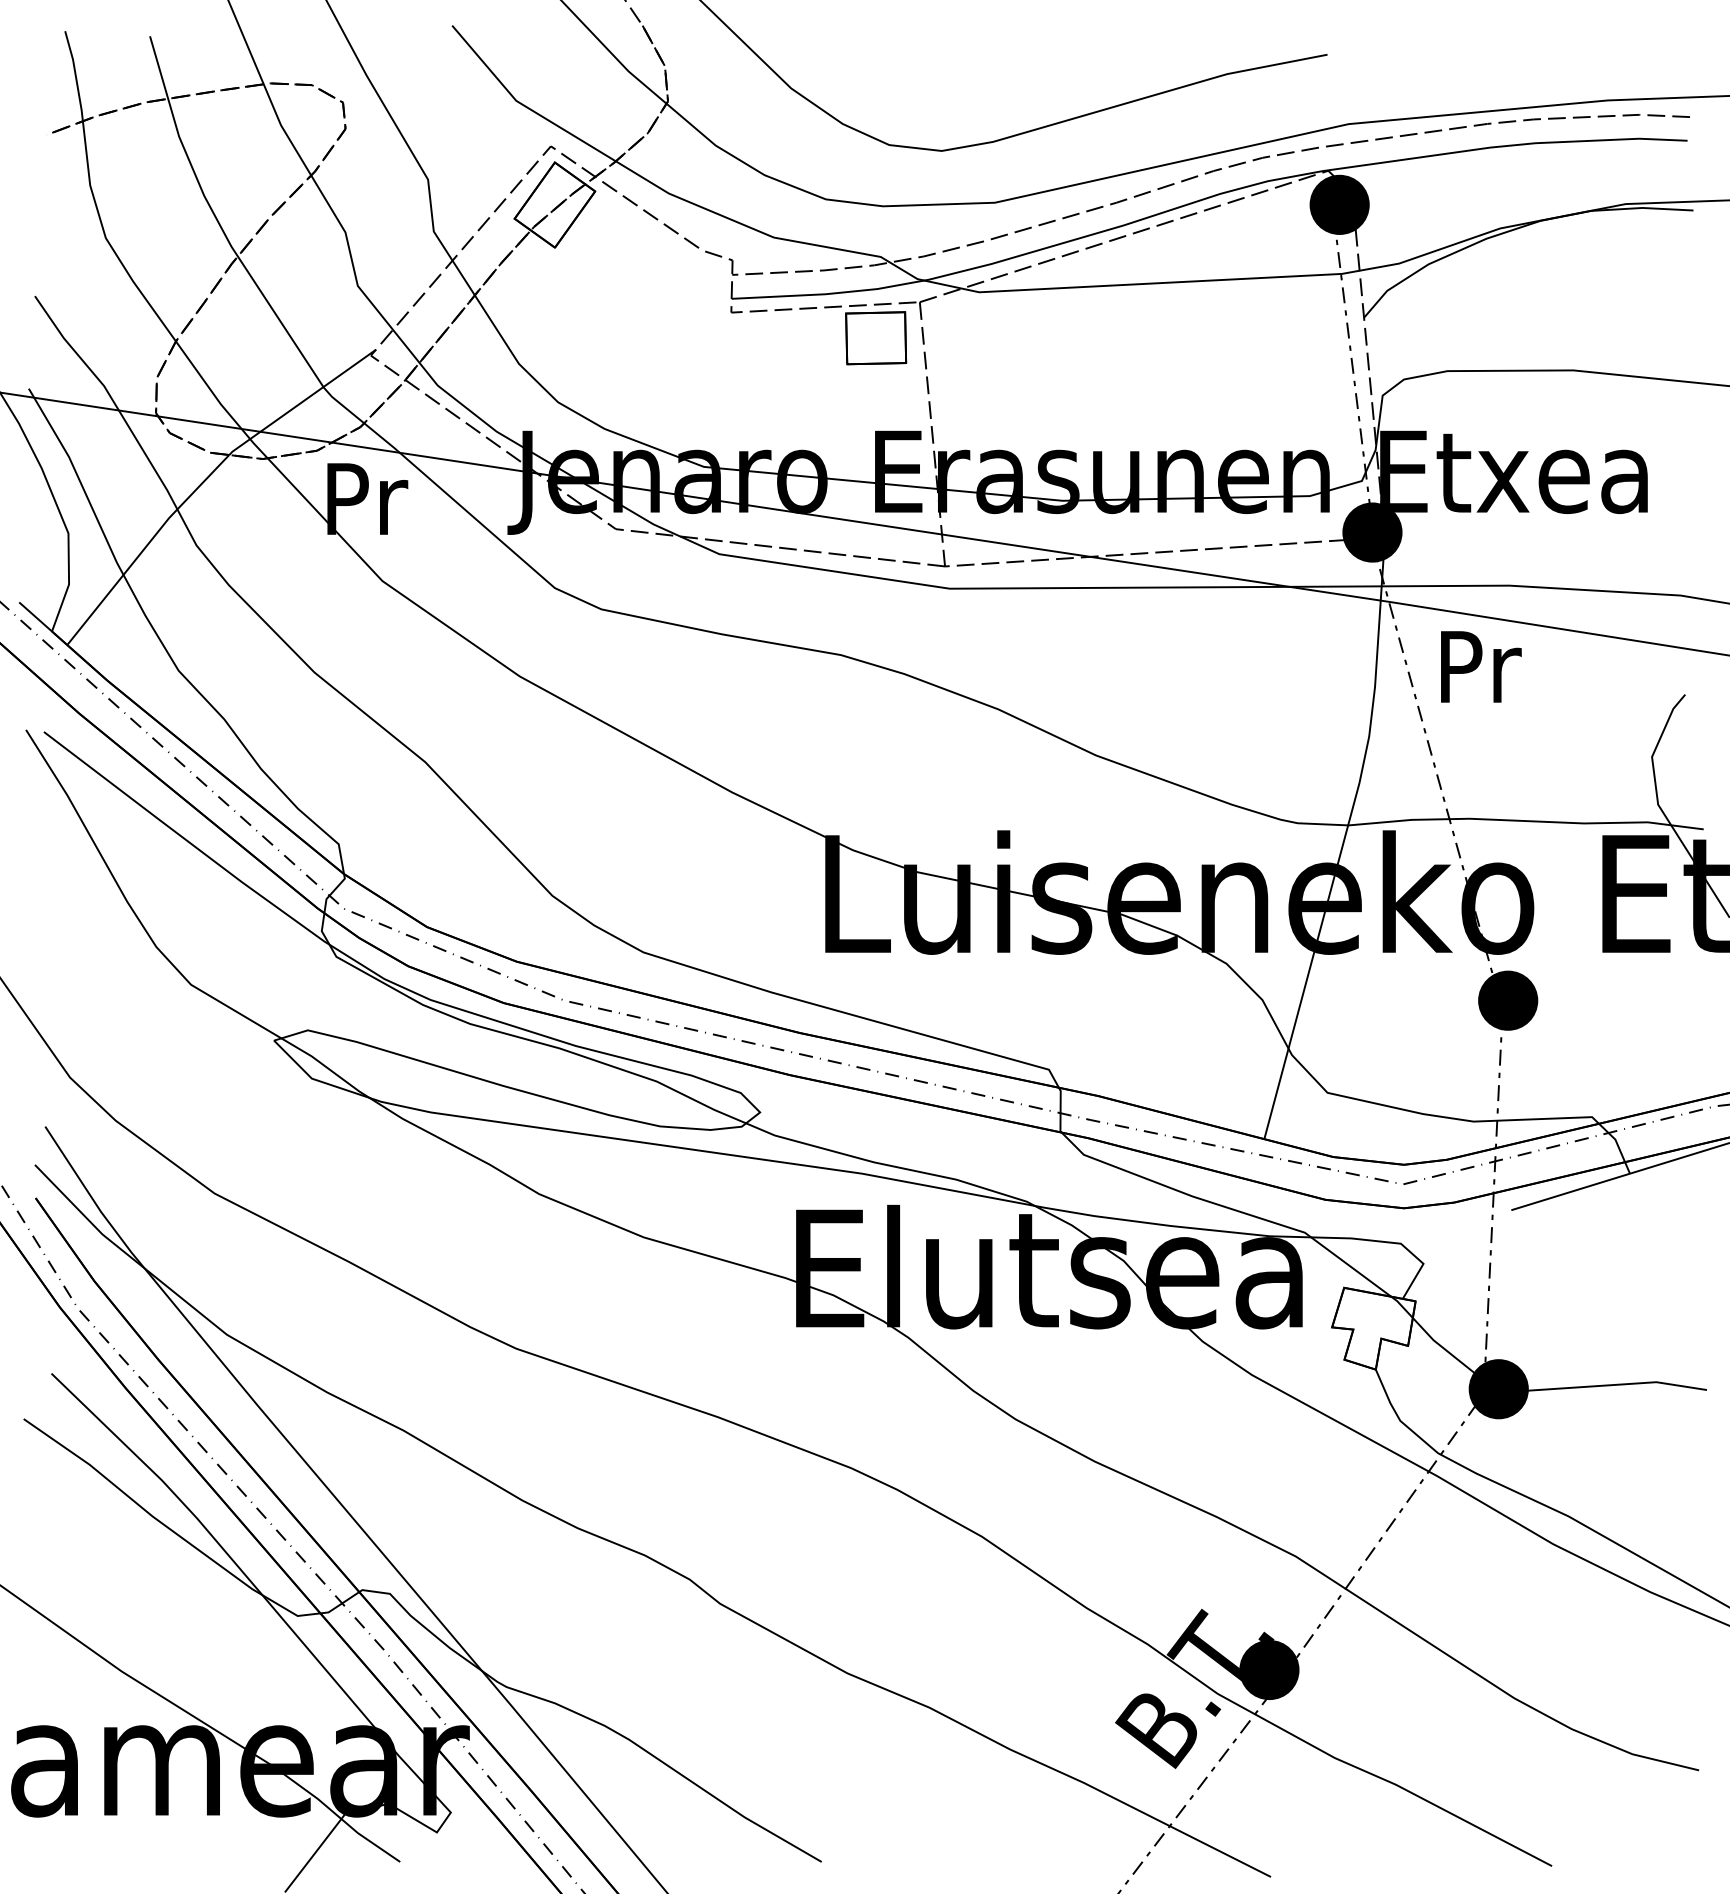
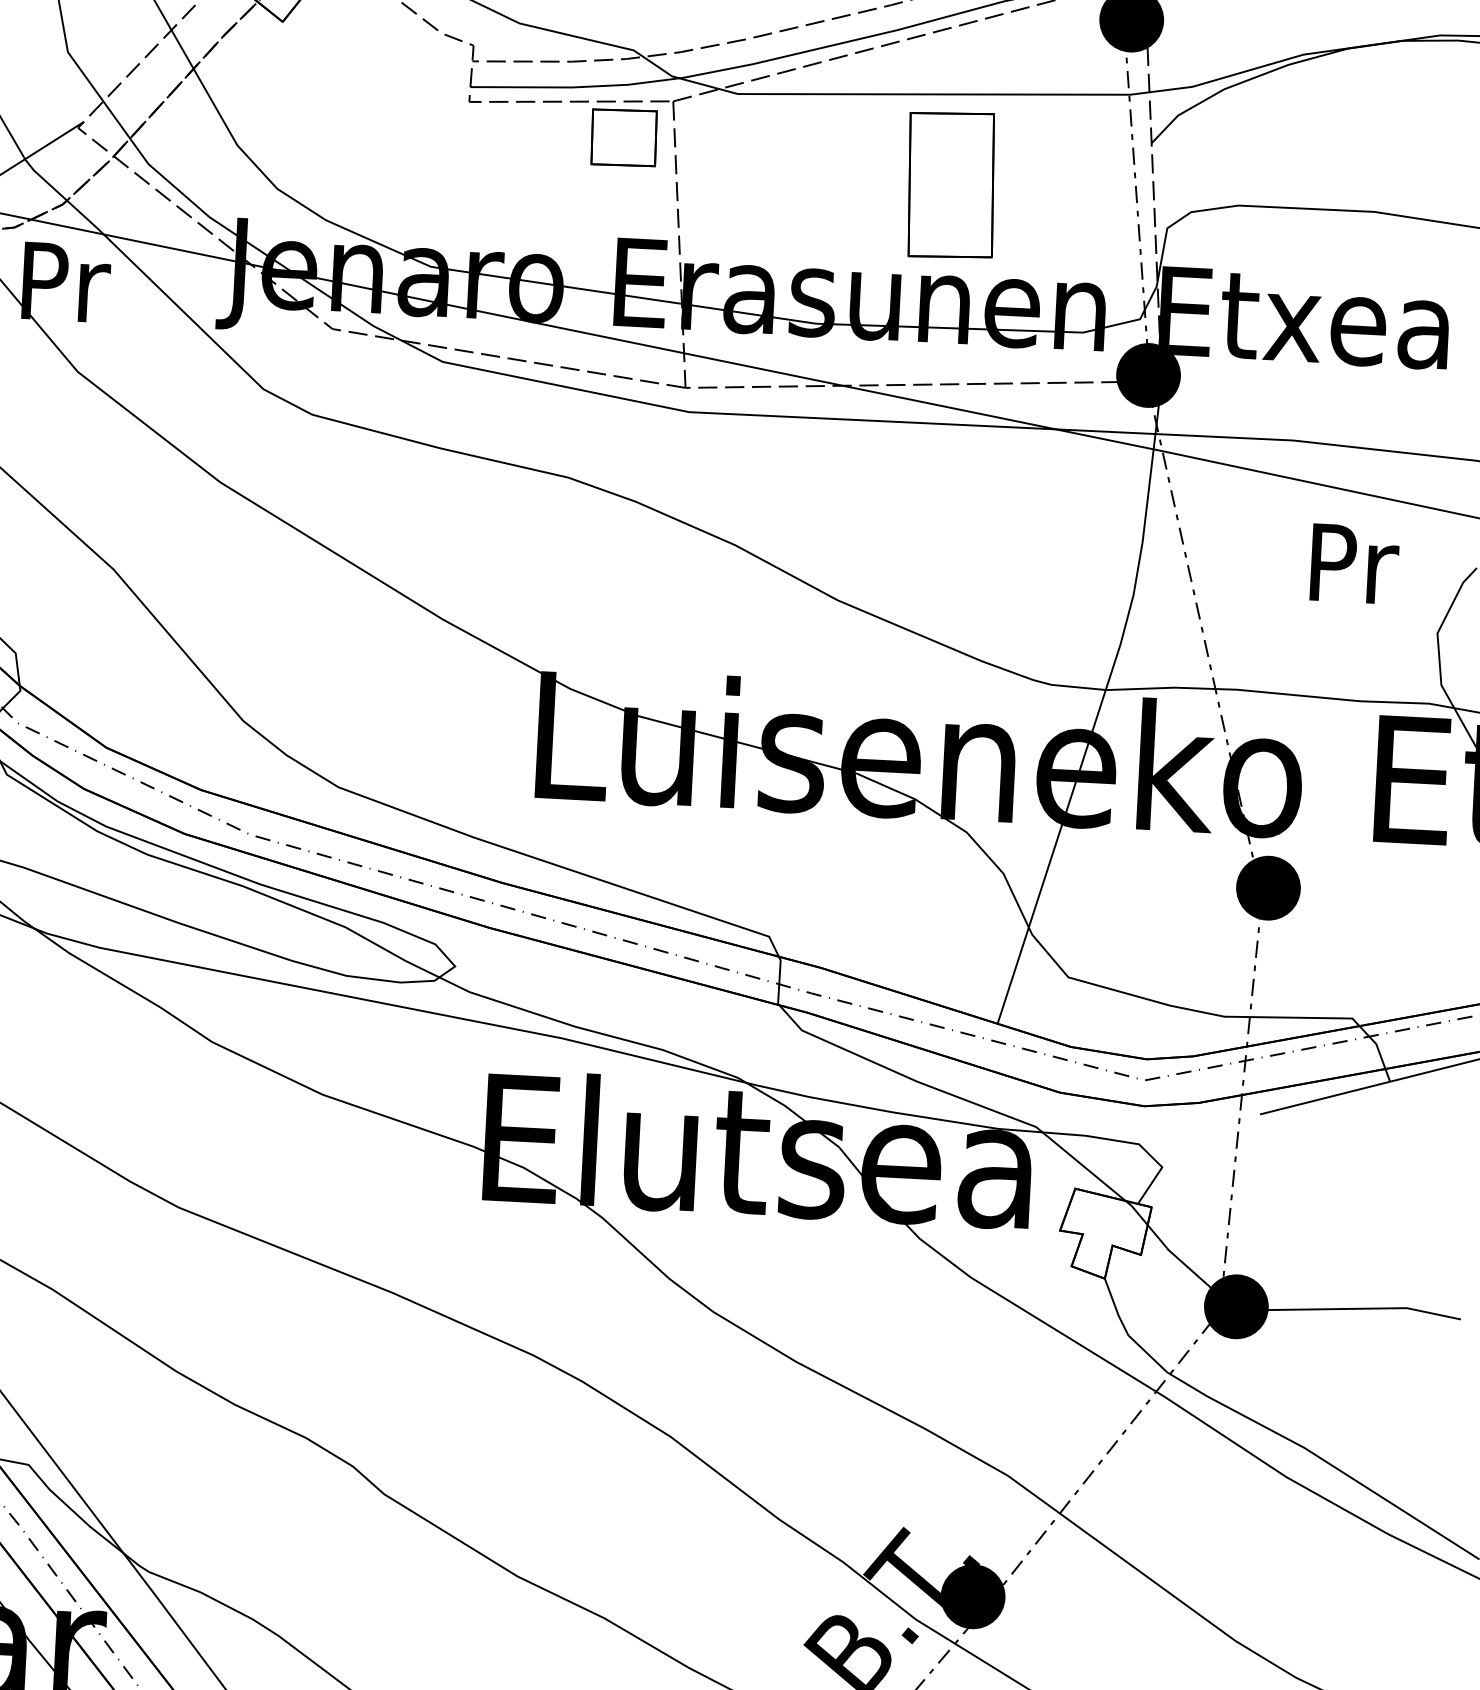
part: (1180, 365) -> (950, 184), added
text: (1481, 666) -> (1355, 563), moved

